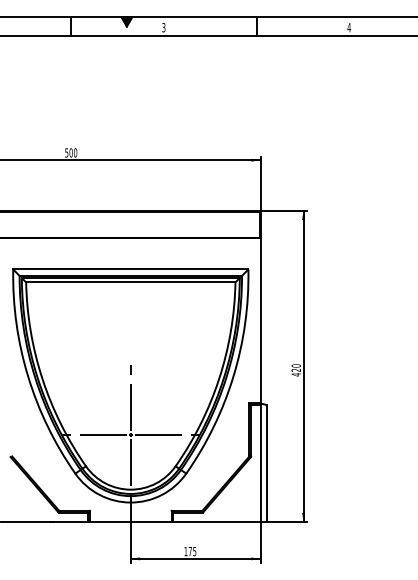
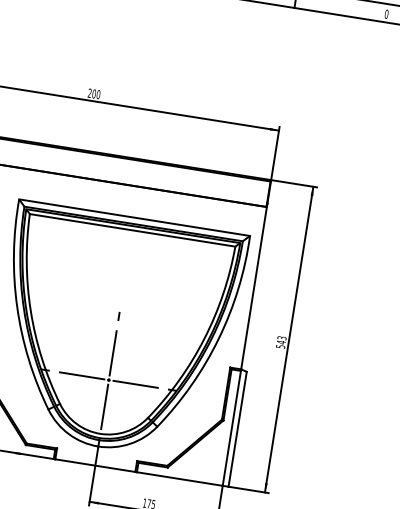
text: (348, 27) -> (385, 13), 4 -> 0
text: (66, 152) -> (89, 92), 500 -> 200
text: (295, 370) -> (280, 342), 420 -> 543

